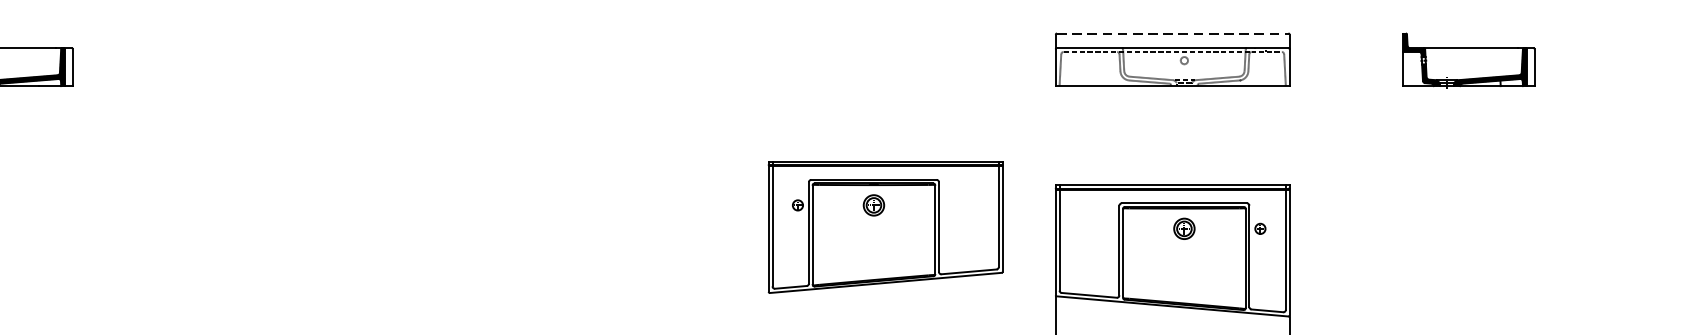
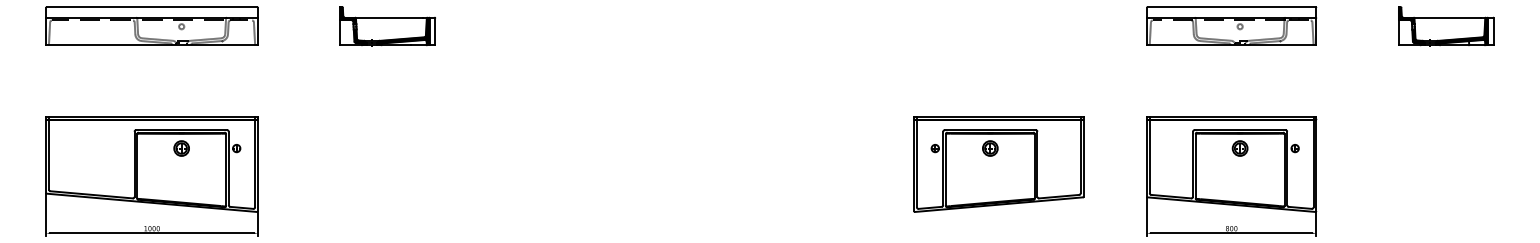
line: (1172, 34) -> (1231, 7), dashed -> solid
part: (885, 227) -> (998, 164), moved

